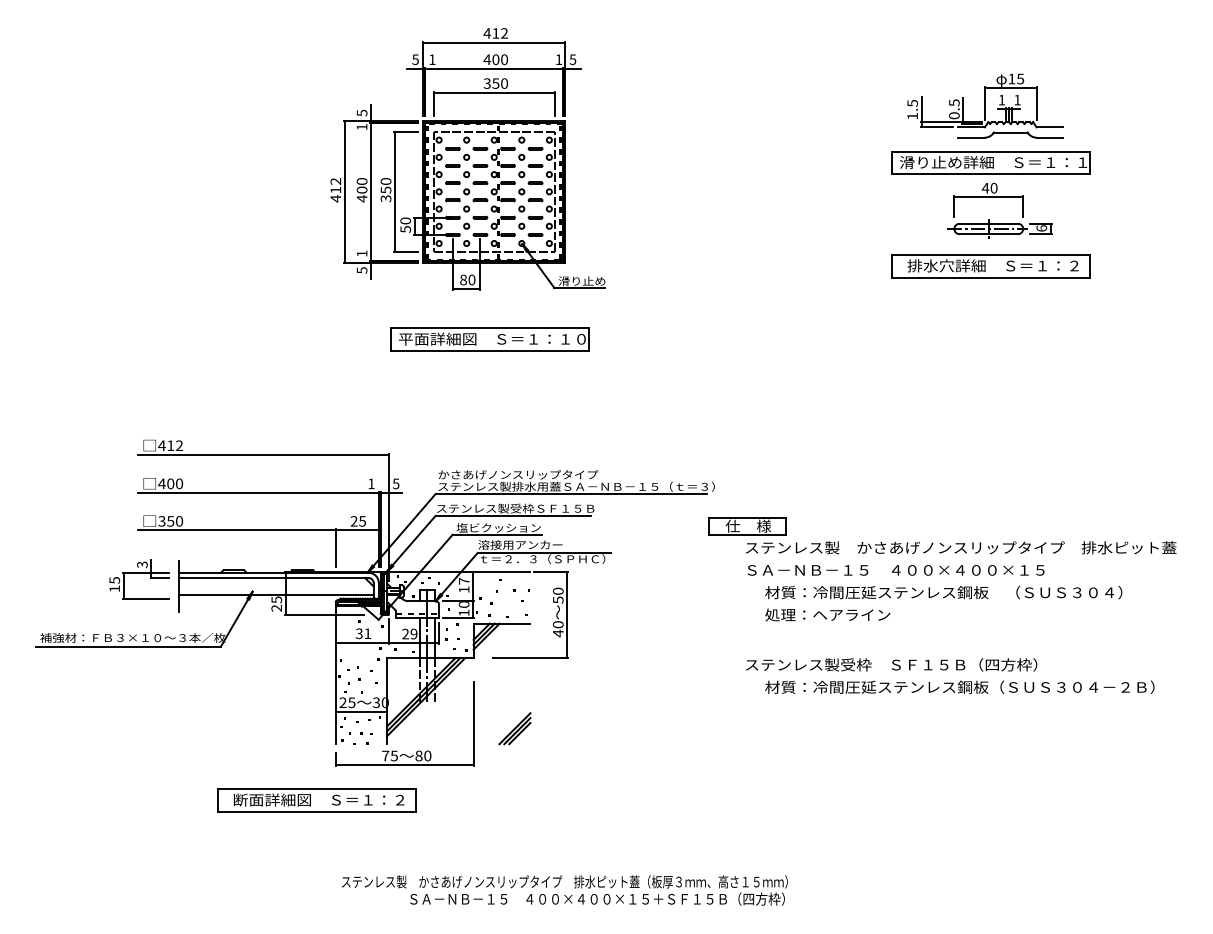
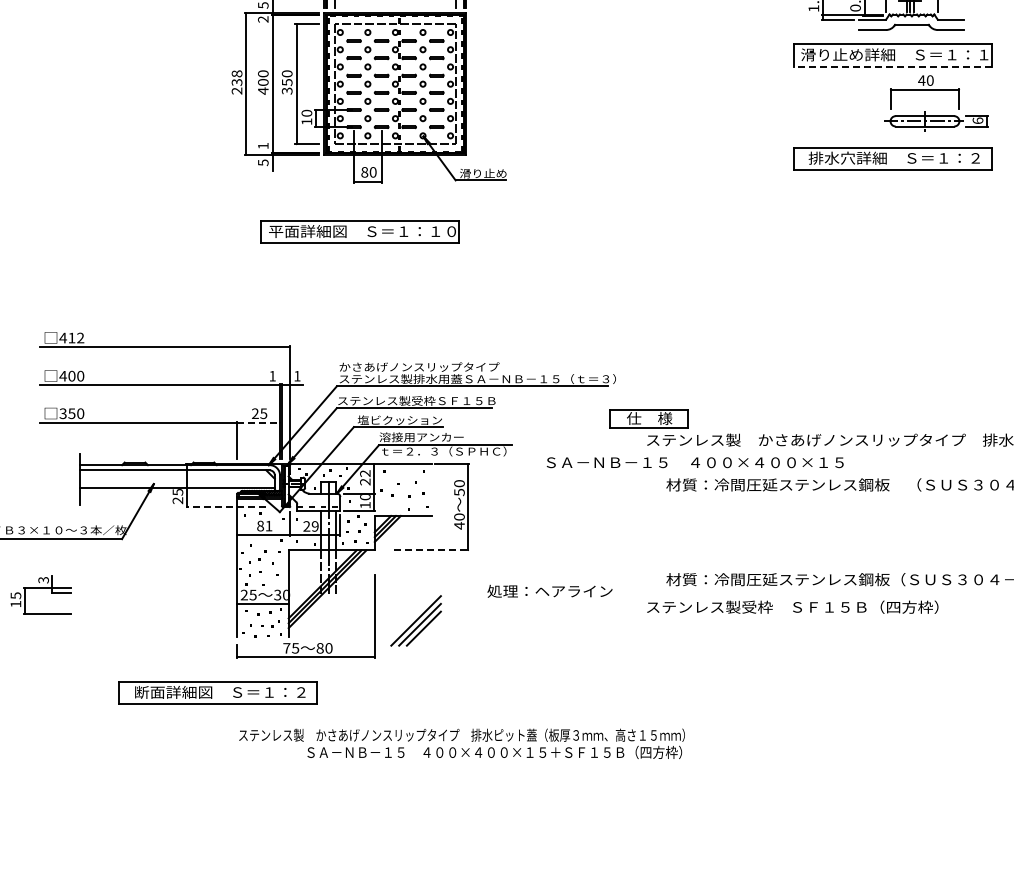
text: (361, 126) -> (262, 18), 1 -> 2
line: (990, 174) -> (891, 66), solid -> dashed
text: (335, 190) -> (236, 82), 412 -> 238
part: (999, 197) -> (935, 89), moved
text: (405, 229) -> (306, 121), 50 -> 10
part: (489, 339) -> (359, 231), moved
text: (396, 483) -> (297, 375), 5 -> 1
line: (357, 530) -> (258, 422), solid -> dashed
text: (895, 570) -> (694, 462), moved
part: (139, 579) -> (40, 594), moved
text: (463, 585) -> (364, 477), 17 -> 22
text: (827, 614) -> (549, 590), moved
line: (324, 615) -> (225, 507), solid -> dashed
text: (358, 633) -> (259, 525), 31 -> 81
line: (530, 658) -> (431, 550), solid -> dashed
text: (891, 664) -> (792, 606), moved
part: (514, 728) -> (415, 620), size x1.6
text: (564, 890) -> (461, 743), moved

